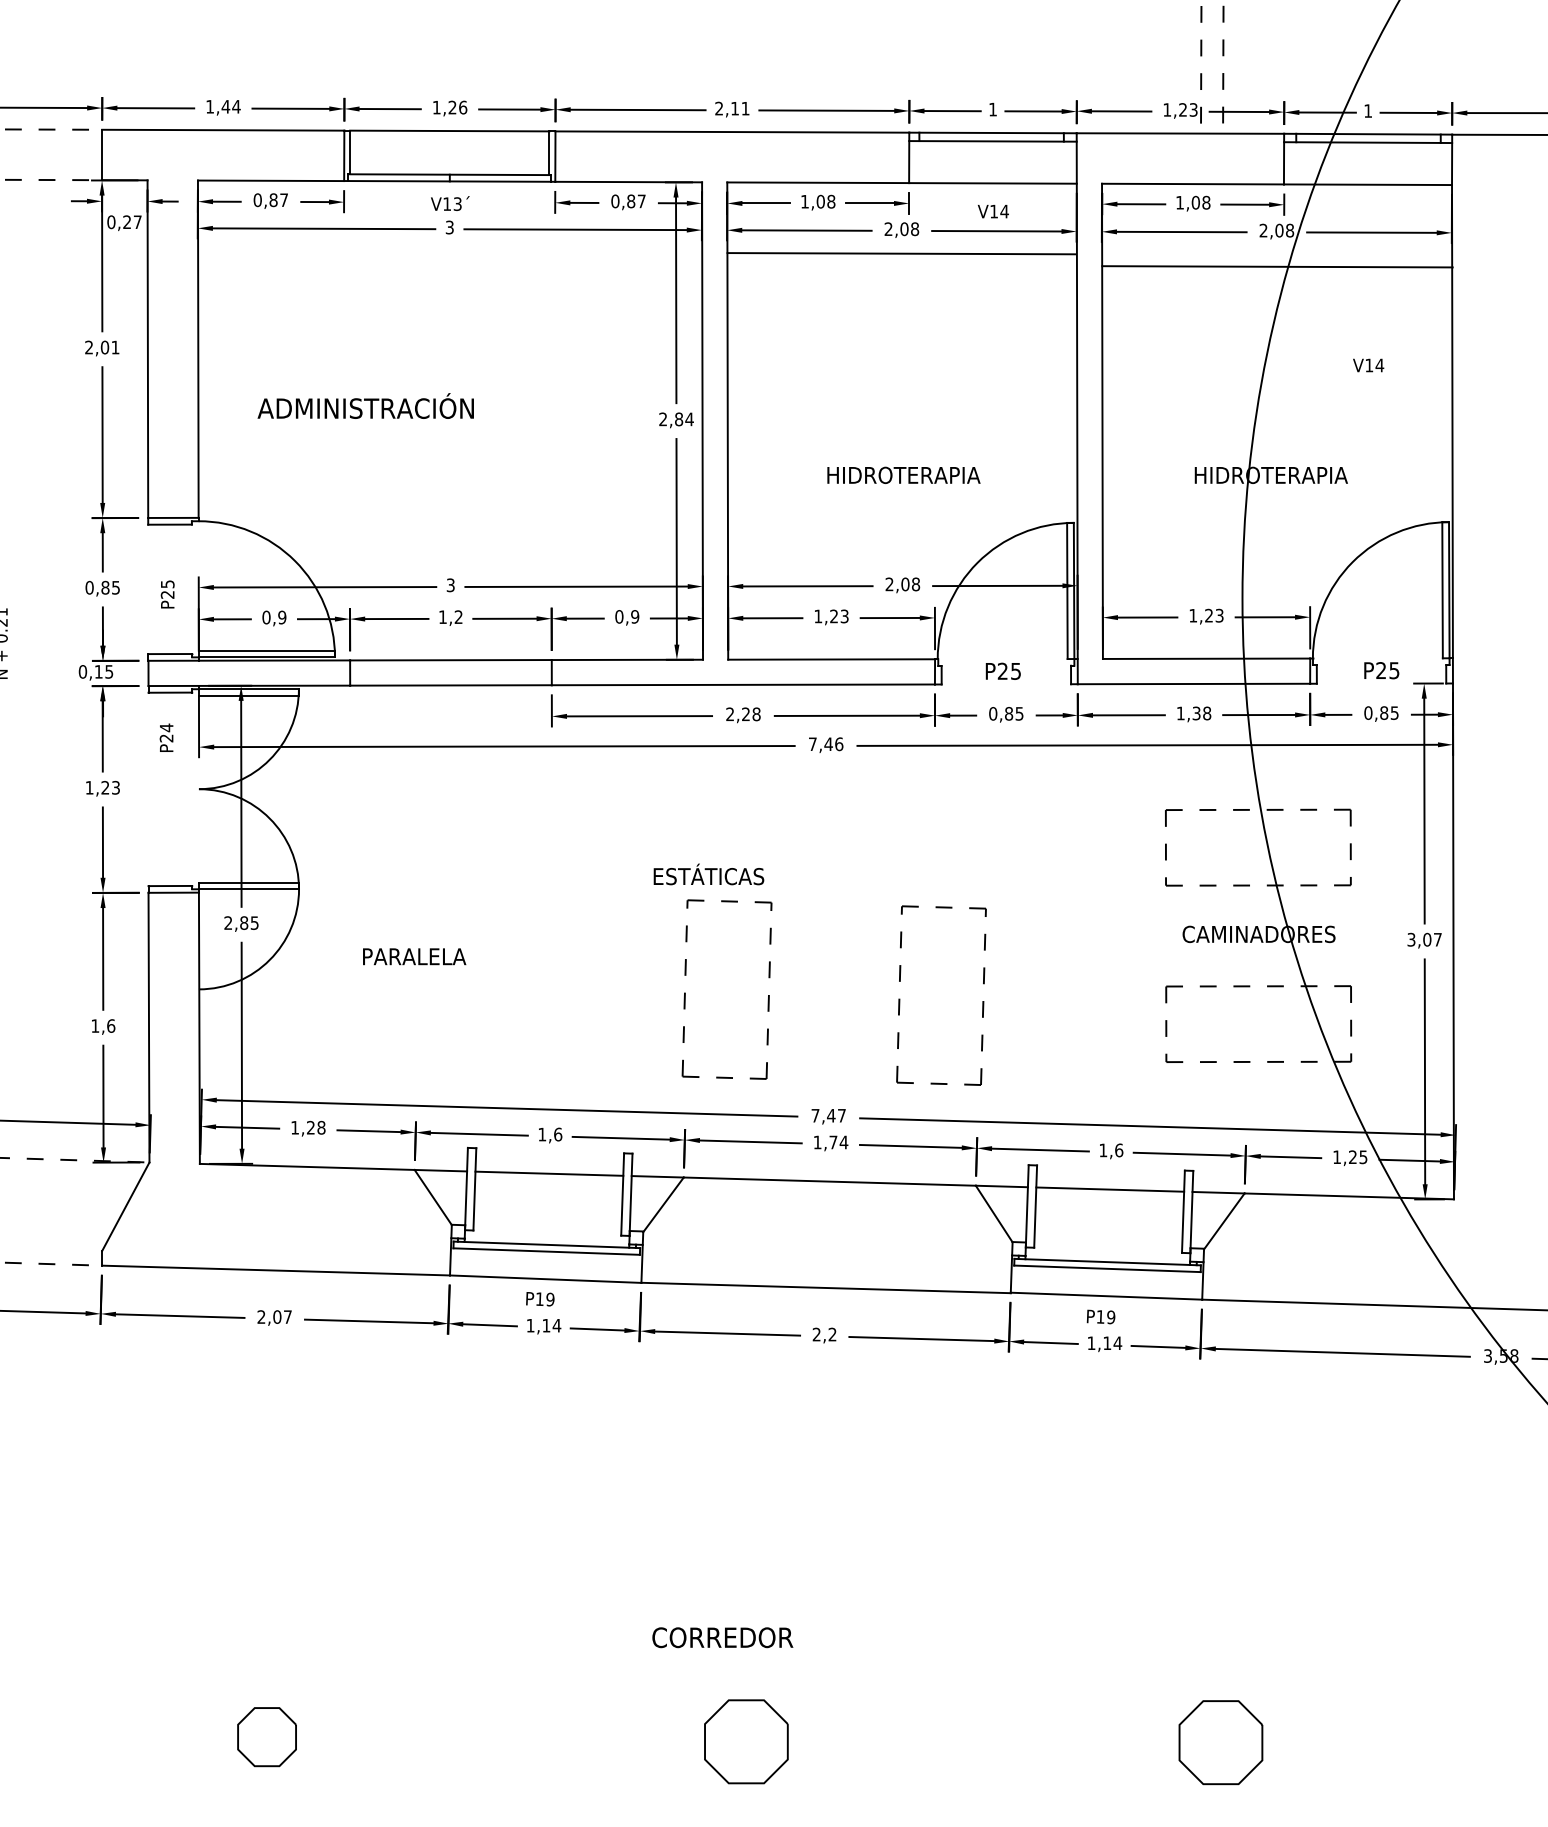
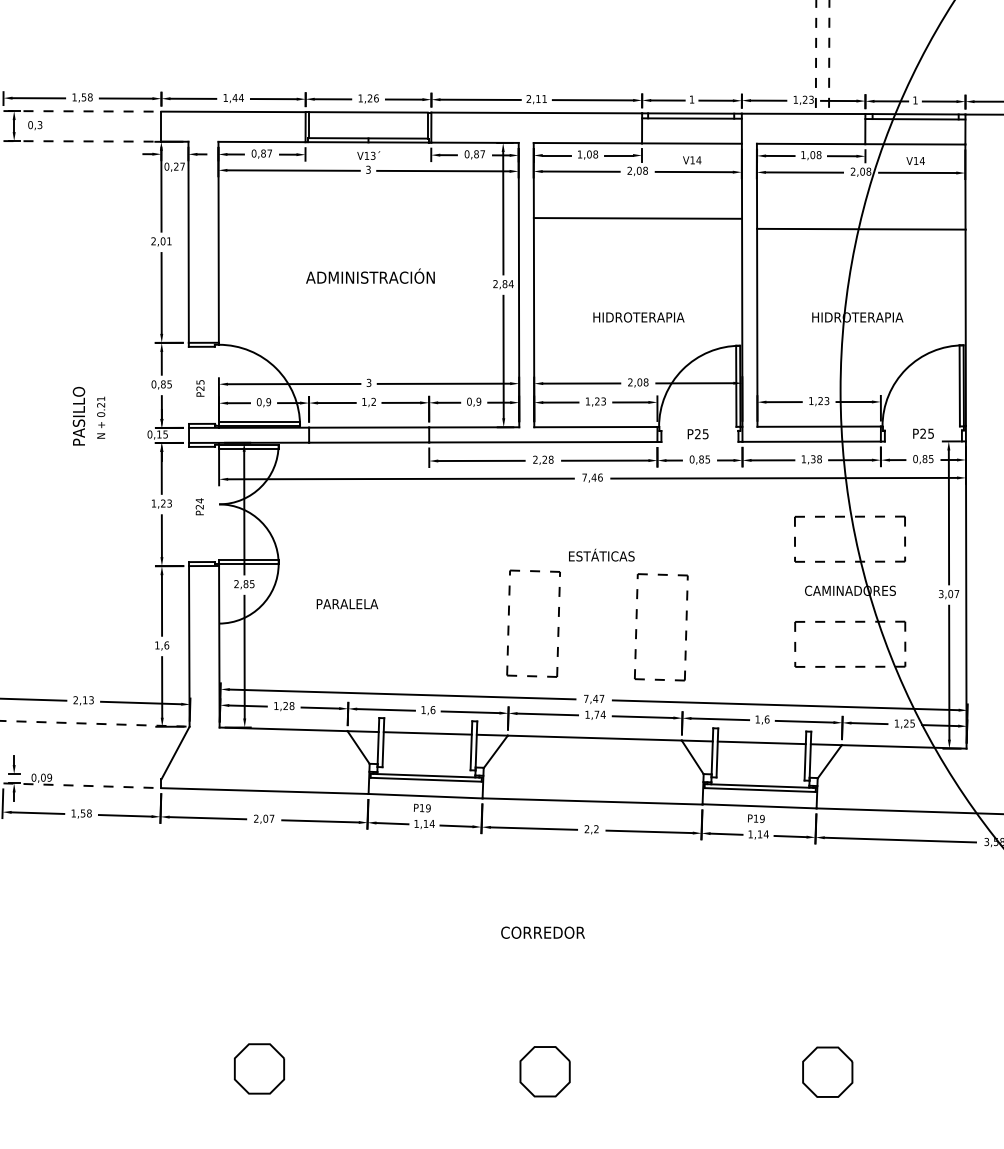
line: (901, 253) -> (637, 218), moved
line: (1277, 265) -> (861, 228), moved
text: (1368, 364) -> (915, 160), moved
text: (365, 404) -> (370, 275), moved
text: (166, 737) -> (199, 506), moved
text: (708, 873) -> (601, 554), moved
text: (721, 1637) -> (542, 932), moved
part: (266, 1736) -> (259, 1068), size x1.43

